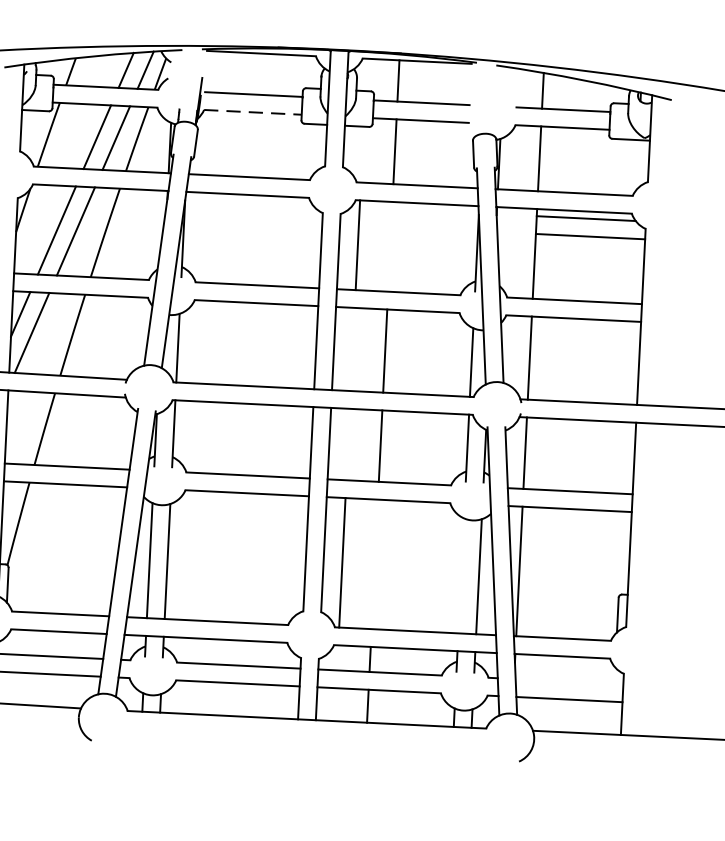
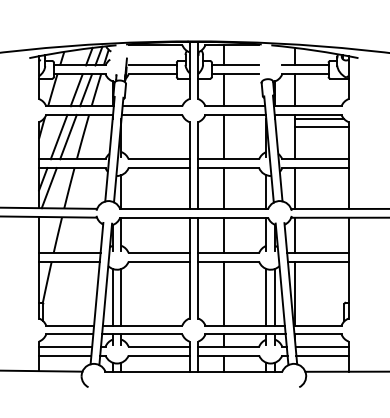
line: (254, 112) -> (153, 74), dashed -> solid
line: (357, 244) -> (223, 136), moved
line: (342, 562) -> (223, 293), moved
line: (461, 574) -> (266, 296), added
line: (568, 681) -> (321, 346), added

